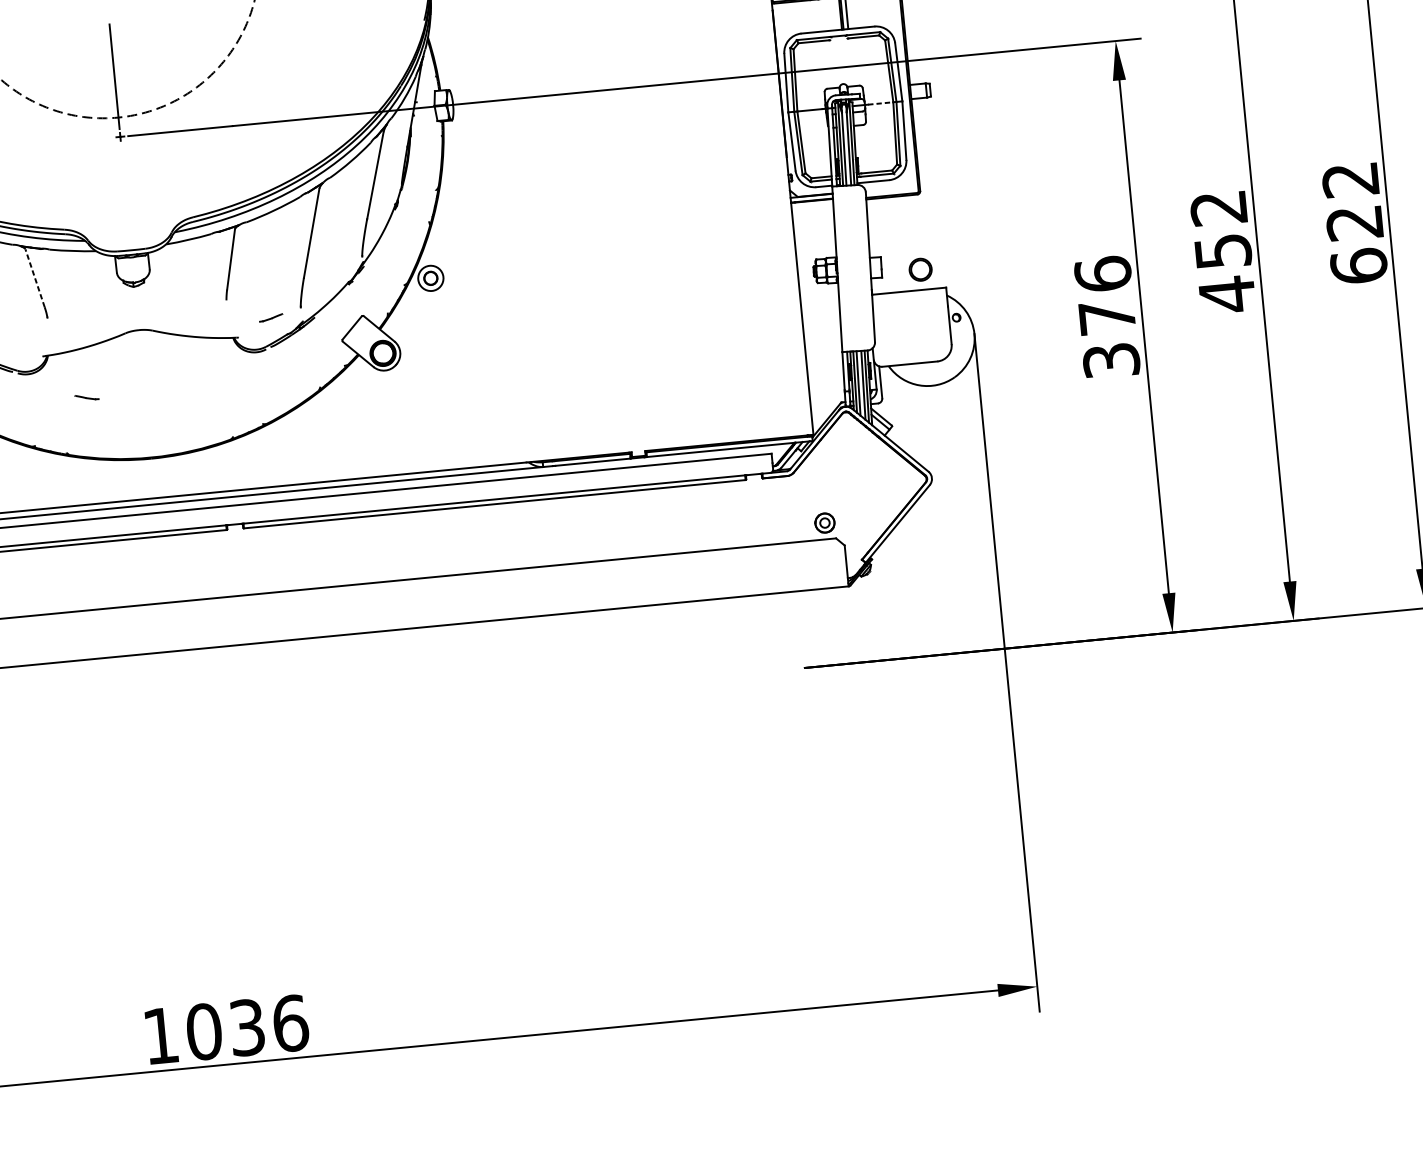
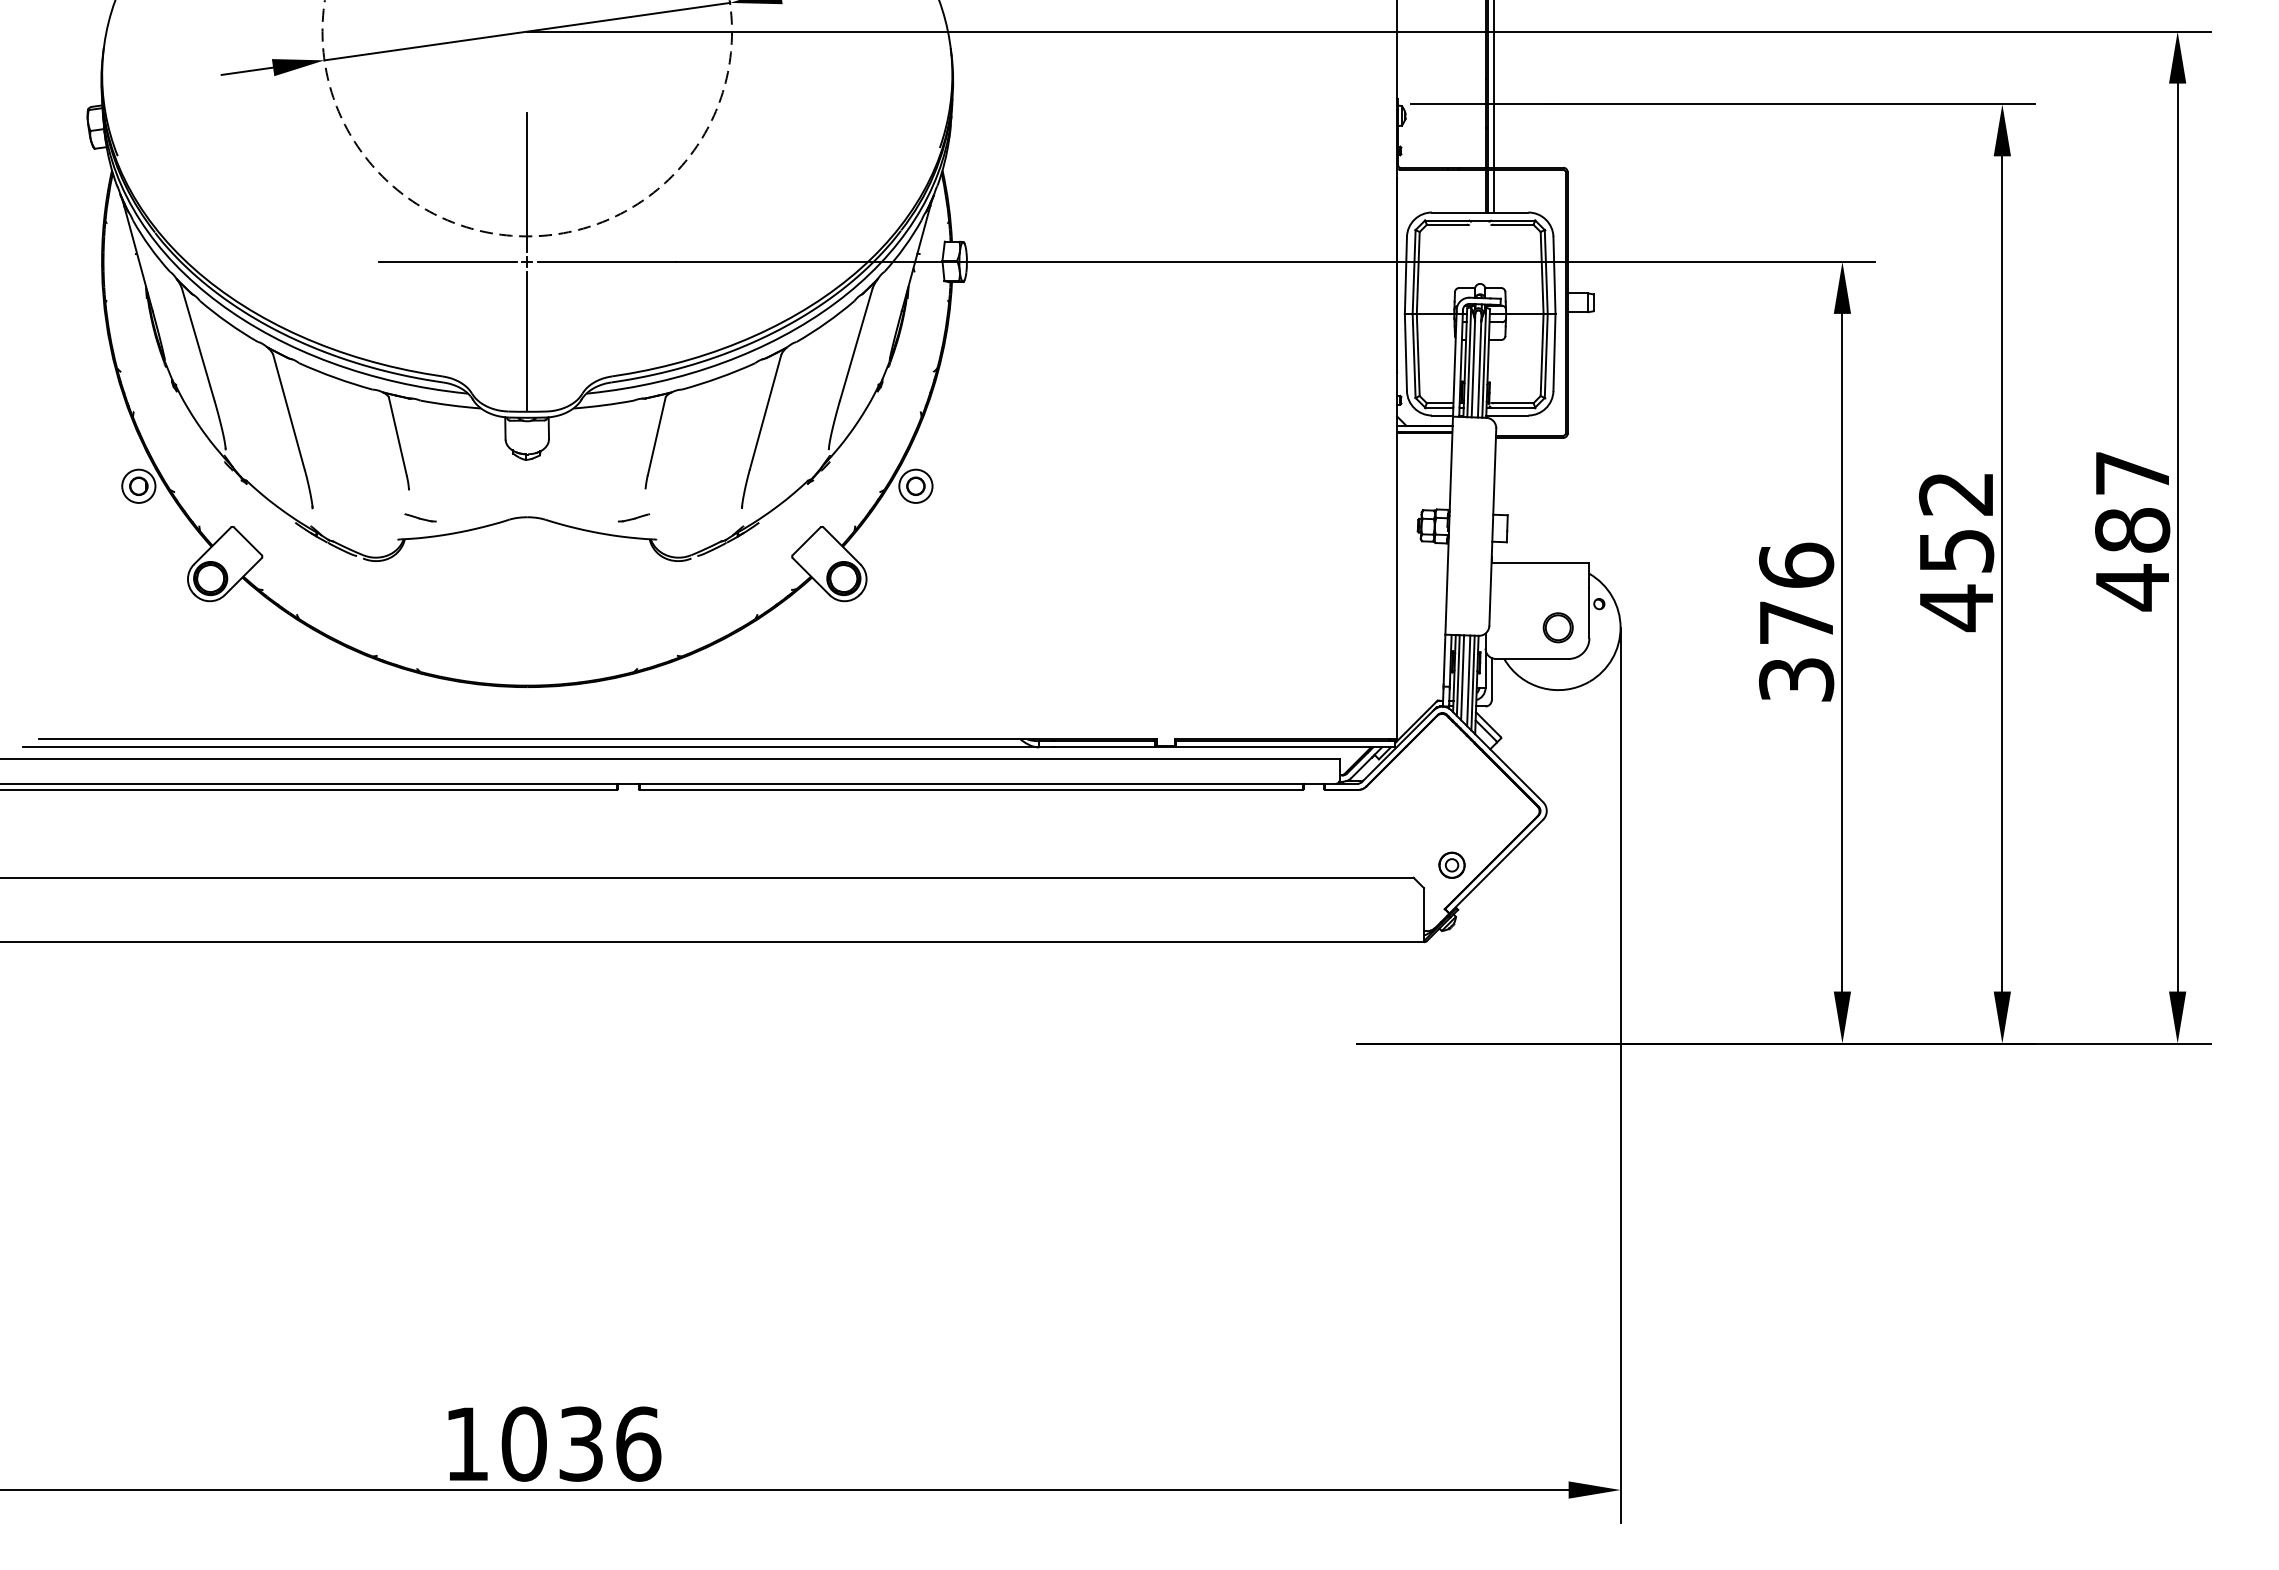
line: (880, 103) -> (1526, 314), dashed -> solid
line: (59, 142) -> (447, 261), added
line: (126, 197) -> (527, 341), added
text: (1354, 223) -> (2132, 531), 622 -> 487
part: (920, 269) -> (1557, 627), moved
line: (34, 277) -> (397, 435), dashed -> solid
part: (270, 317) -> (633, 517), moved
line: (86, 397) -> (420, 517), moved
part: (824, 522) -> (1451, 864), moved

